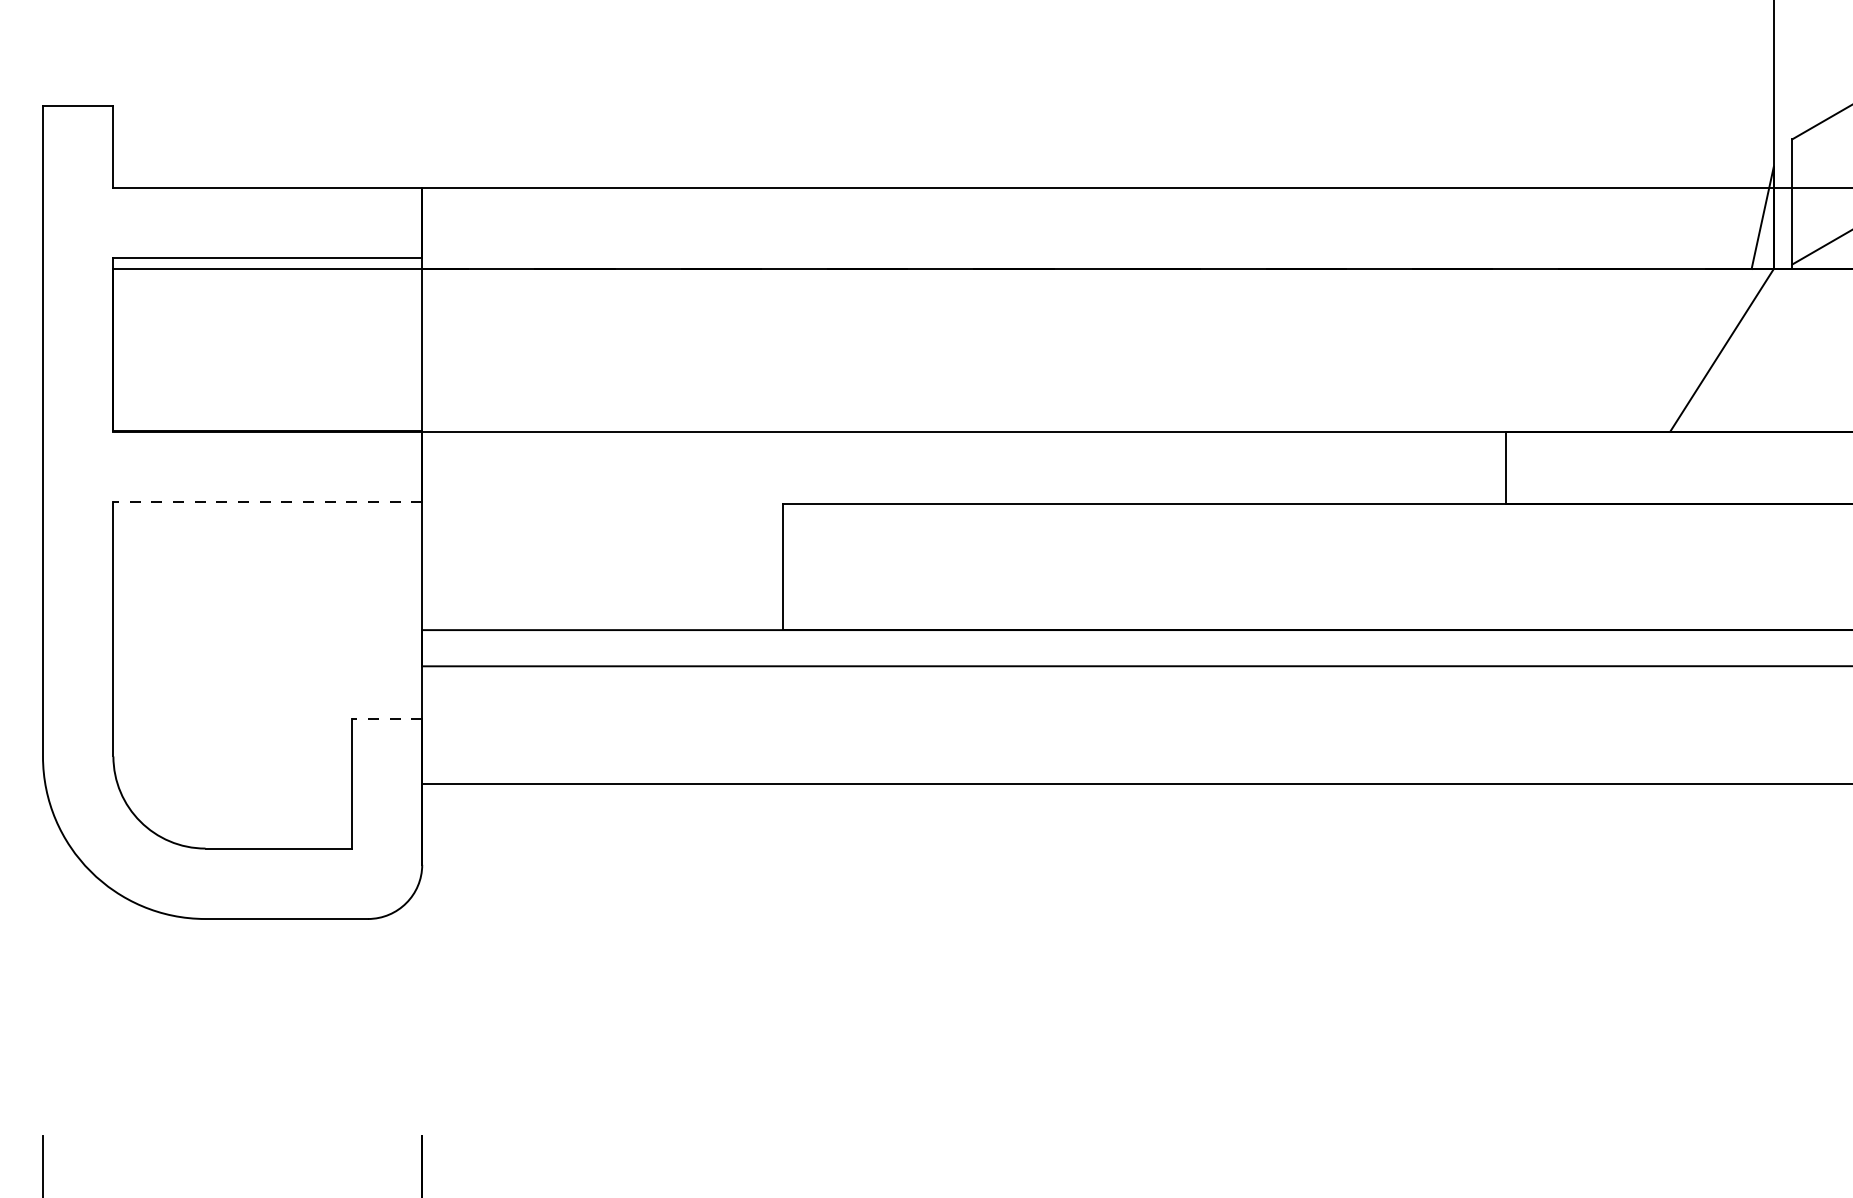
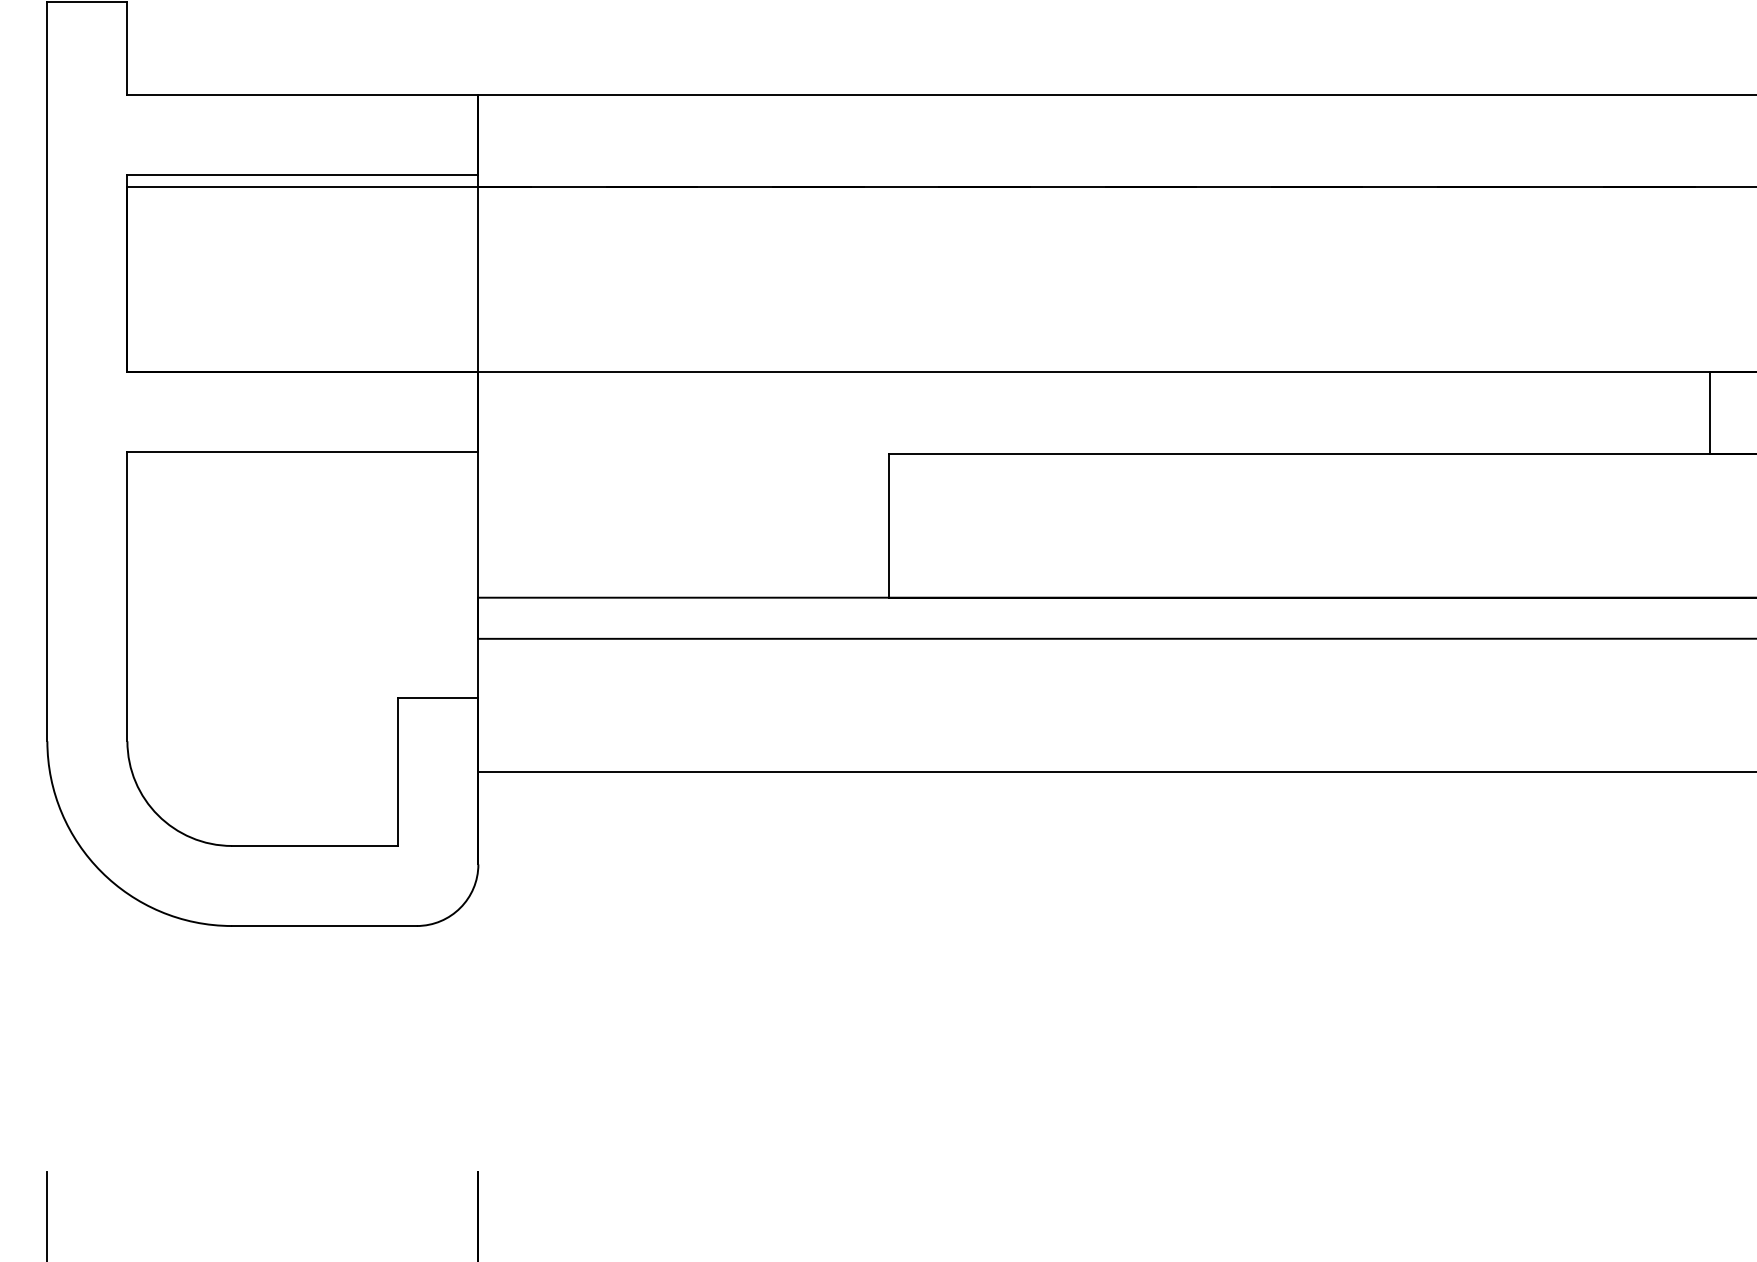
line: (267, 501) -> (302, 451), dashed -> solid
line: (386, 718) -> (437, 698), dashed -> solid

